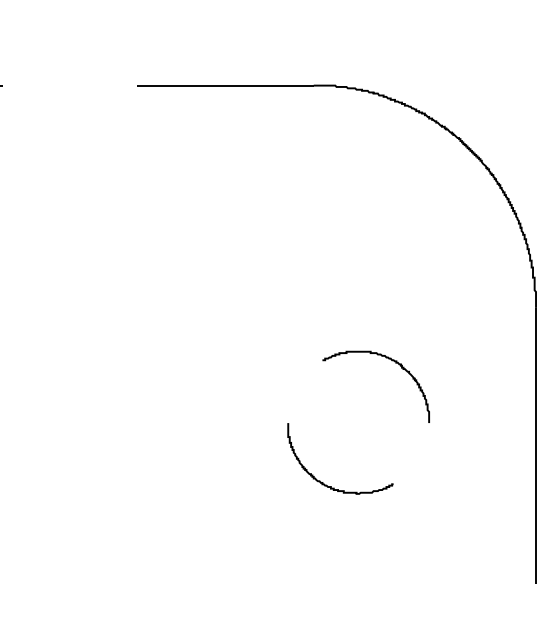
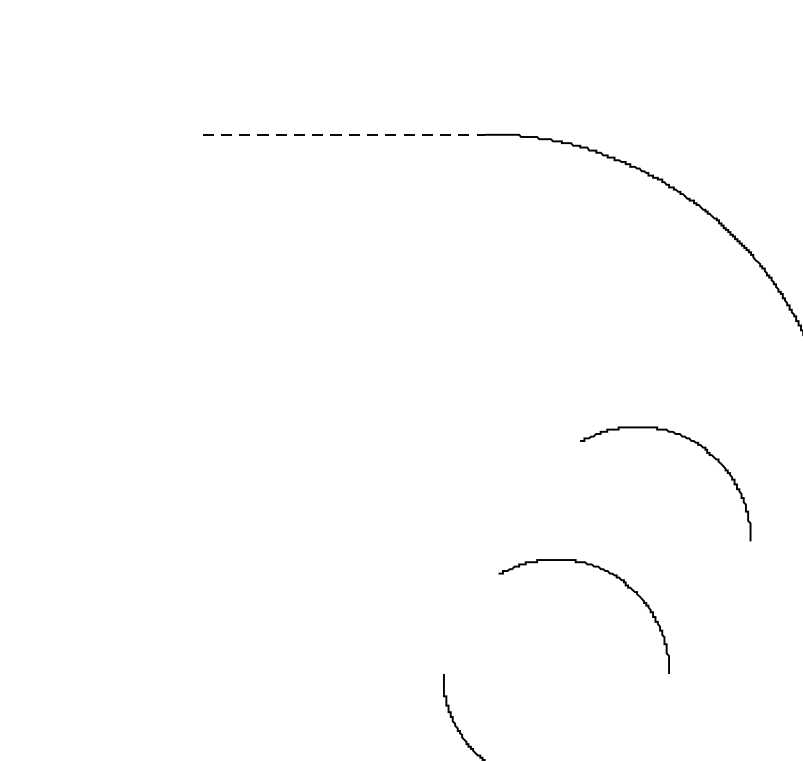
line: (225, 85) -> (343, 134), solid -> dashed
part: (439, 276) -> (685, 439), added

